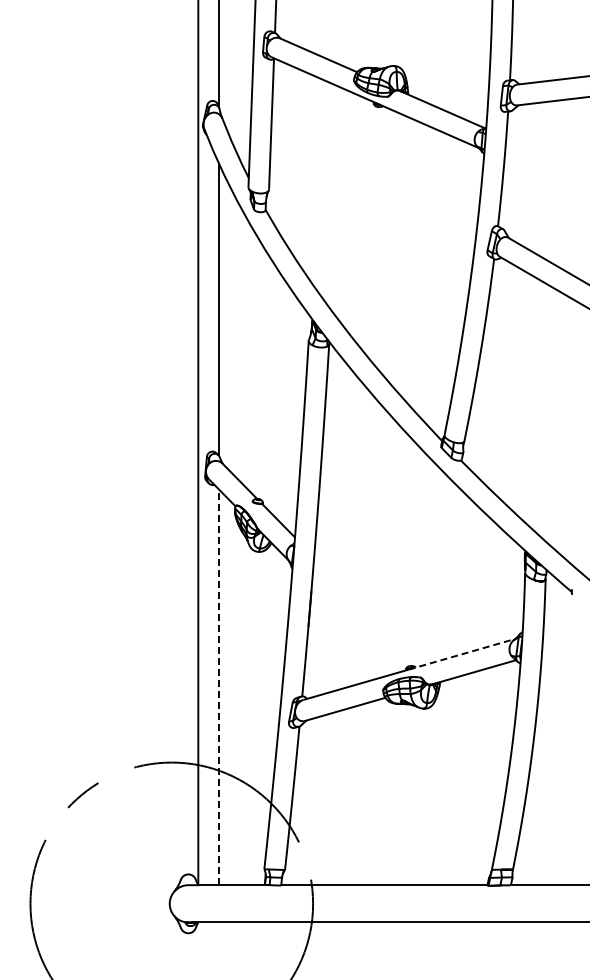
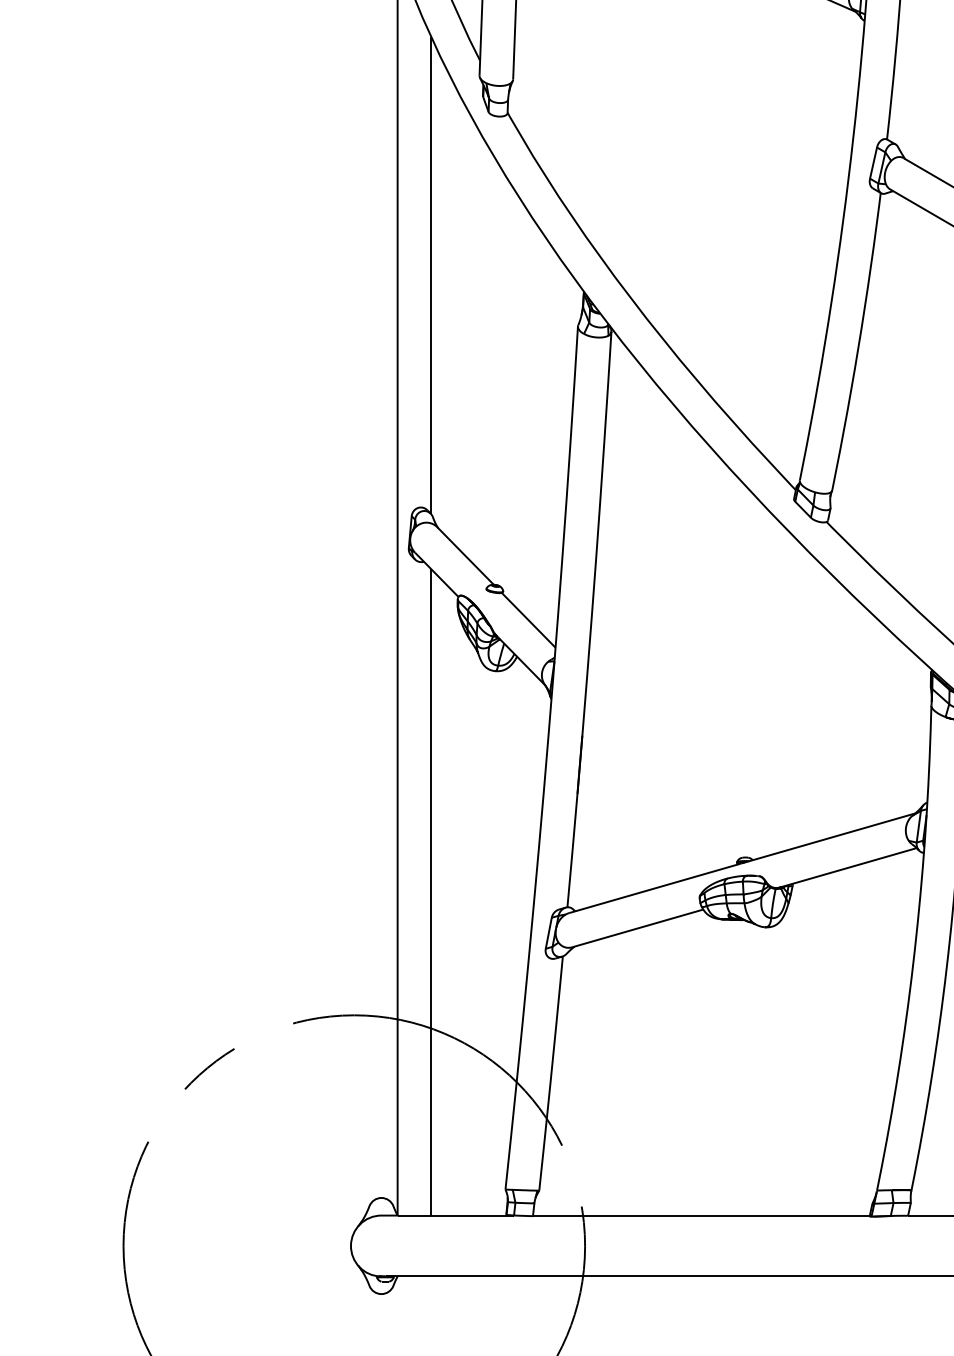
line: (462, 654) -> (829, 838), dashed -> solid
line: (218, 687) -> (430, 892), dashed -> solid

